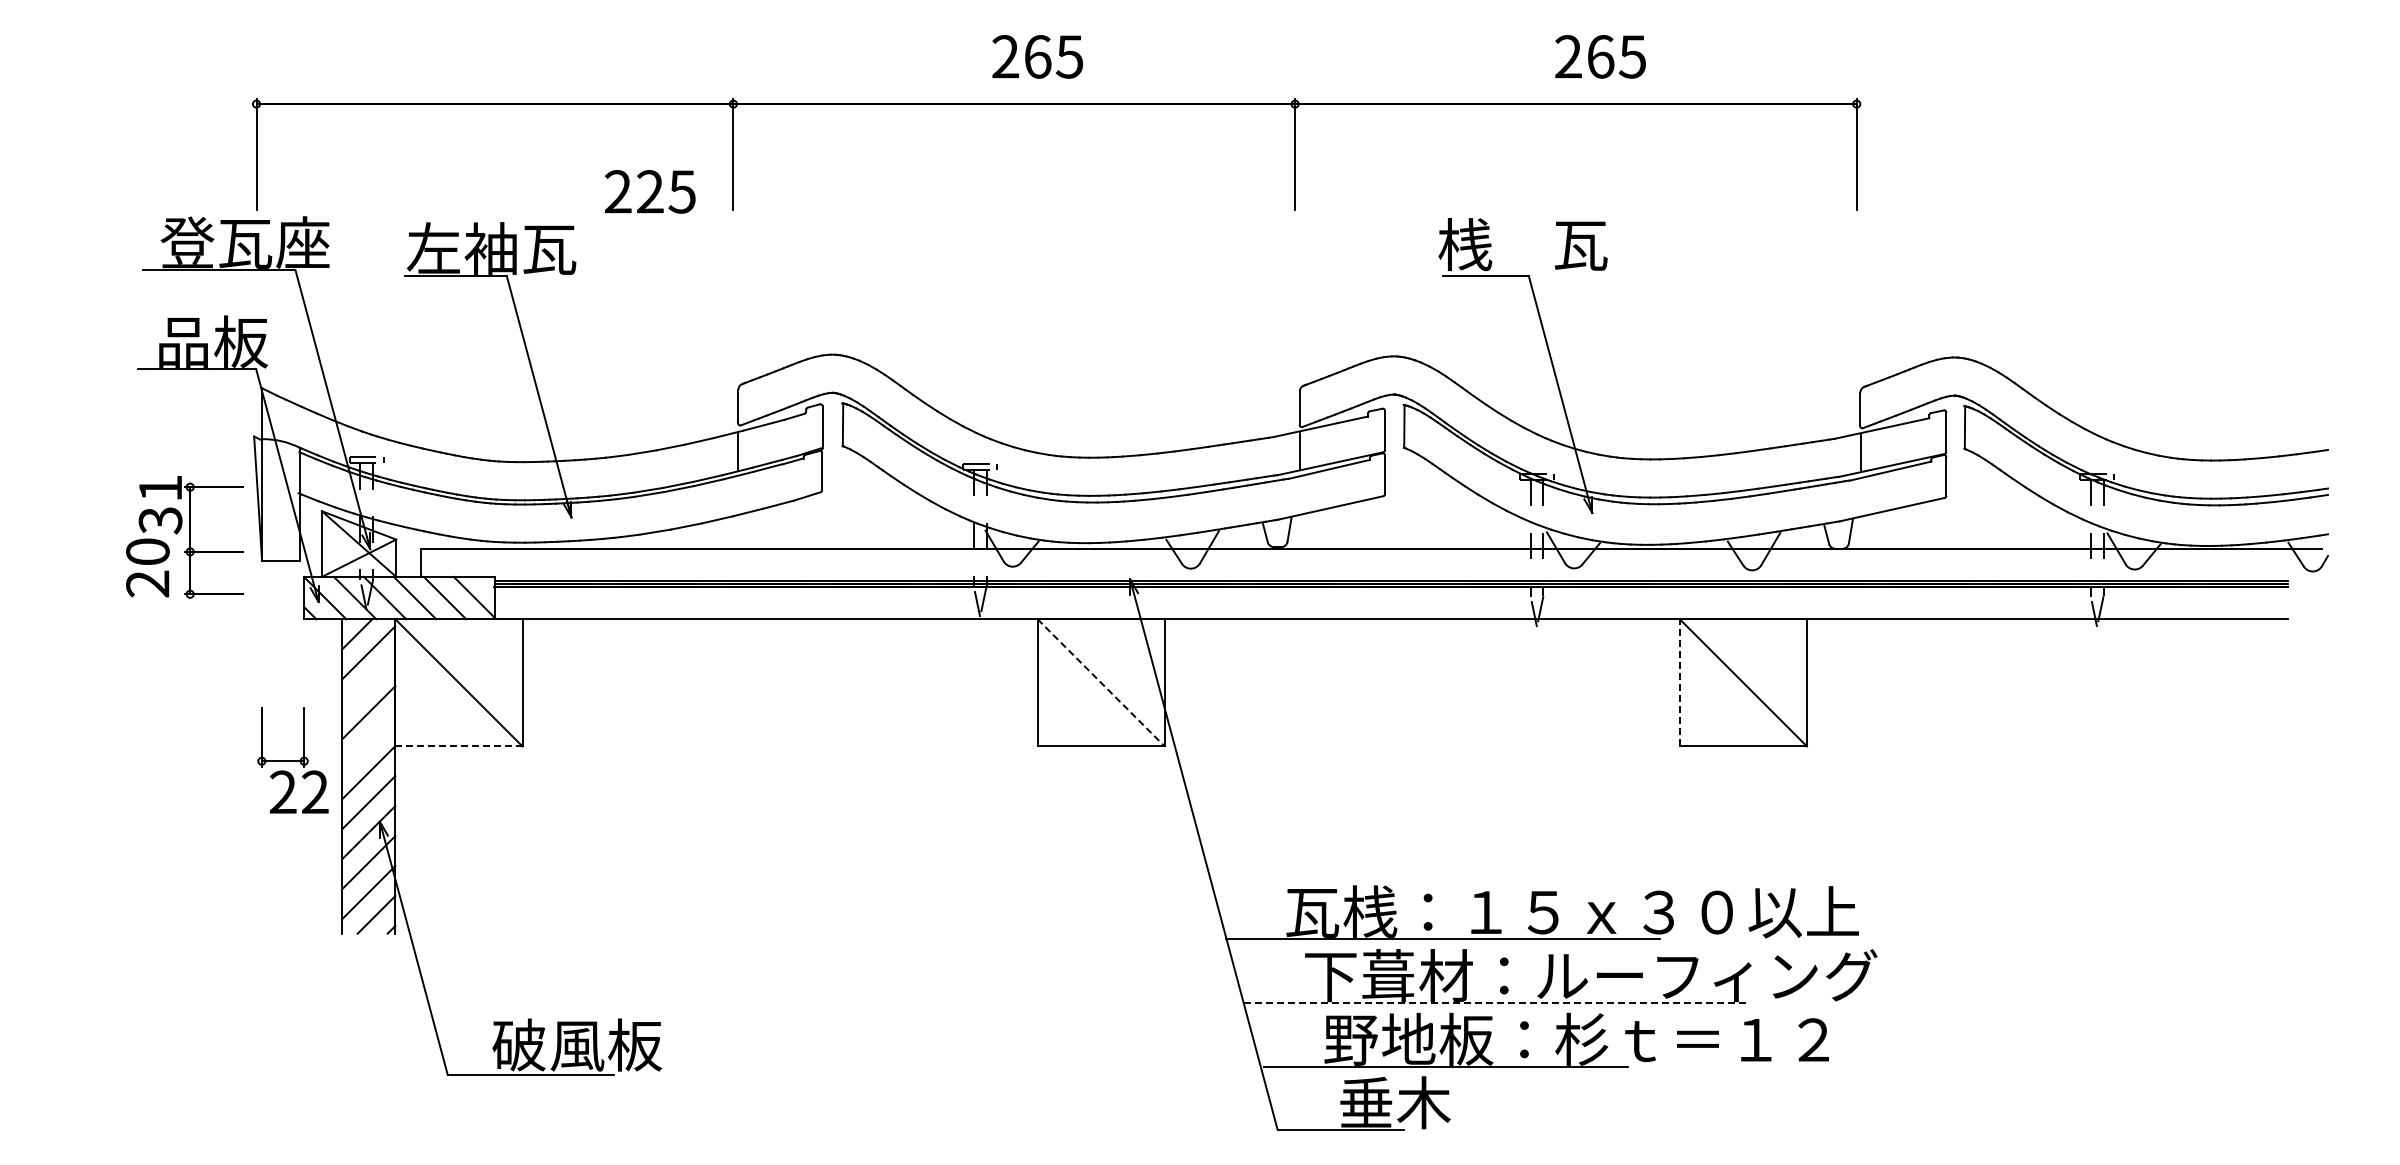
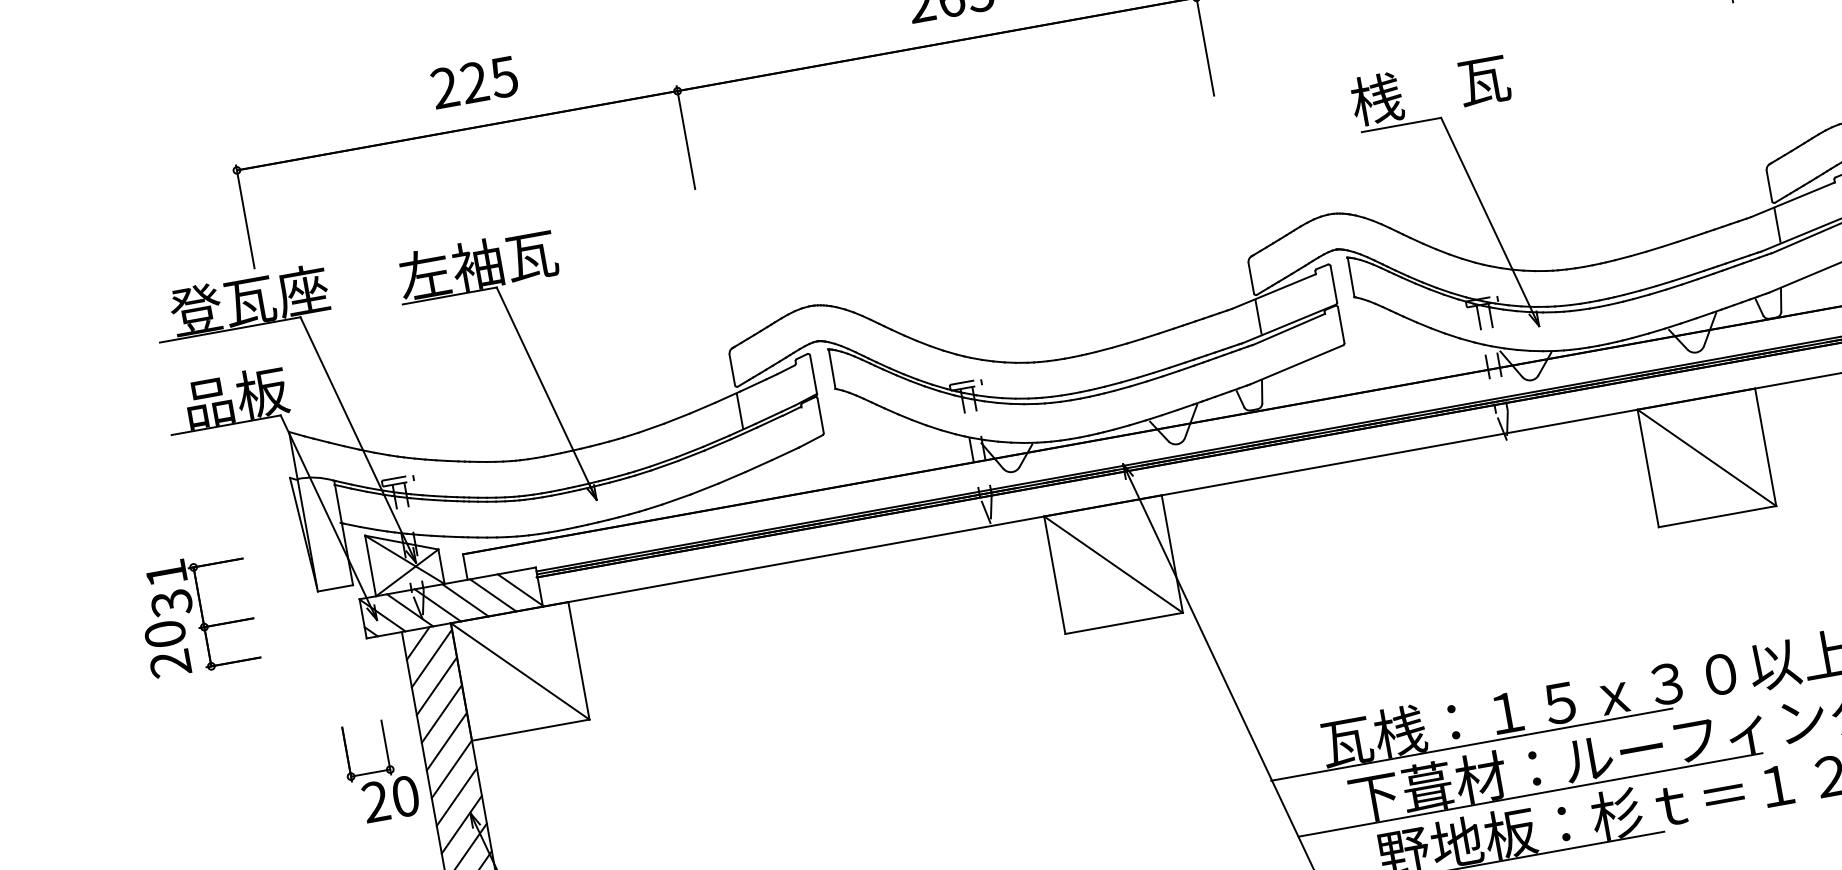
text: (650, 191) -> (474, 82), moved
part: (184, 537) -> (196, 614), moved
line: (368, 682) -> (436, 686), added
line: (1101, 682) -> (1113, 564), dashed -> solid
line: (1679, 682) -> (1647, 468), dashed -> solid
line: (368, 742) -> (446, 741), added
line: (458, 746) -> (530, 730), dashed -> solid
text: (315, 792) -> (405, 796), 22 -> 20
line: (1494, 1002) -> (1530, 794), dashed -> solid

